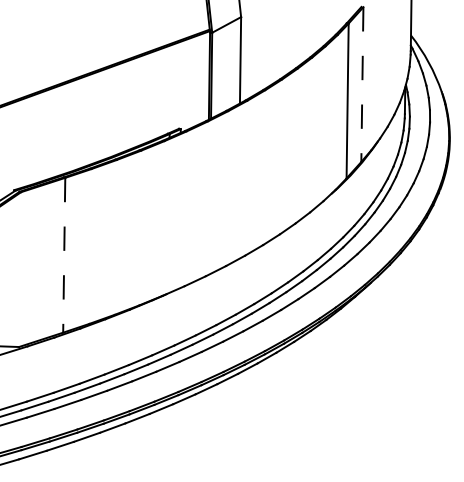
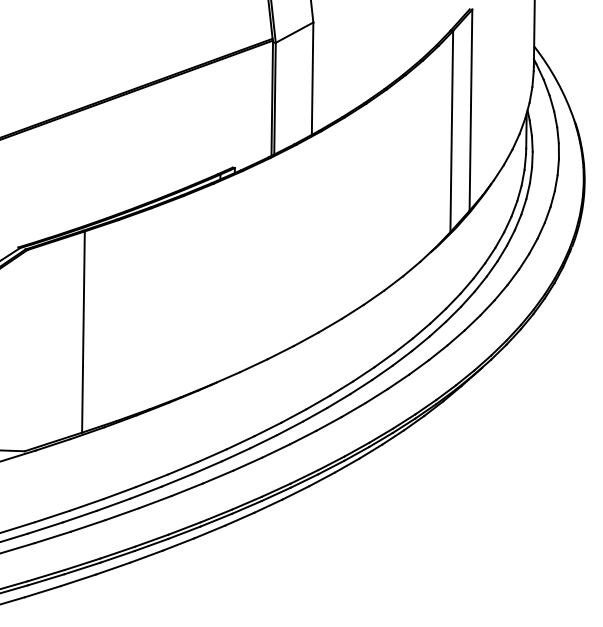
line: (362, 84) -> (470, 110), dashed -> solid
line: (64, 255) -> (83, 332), dashed -> solid

